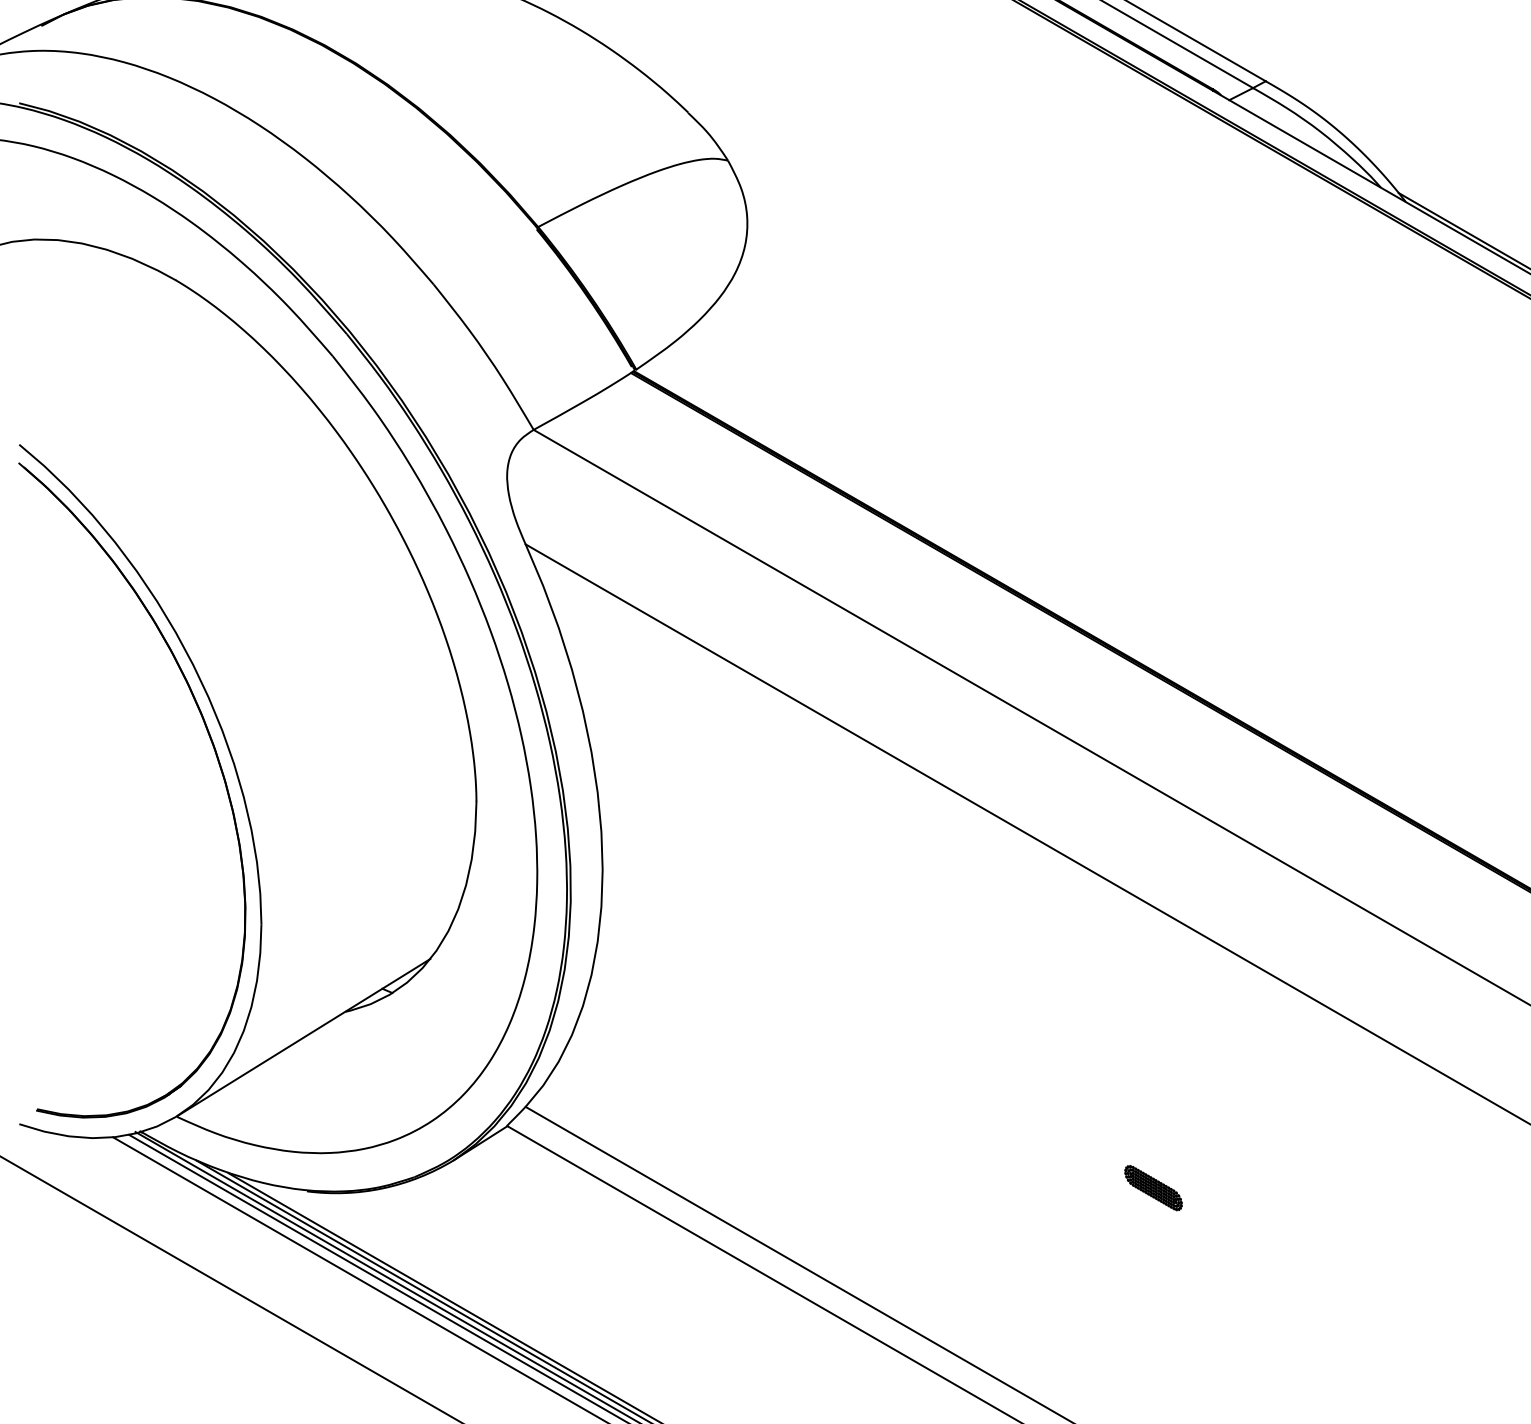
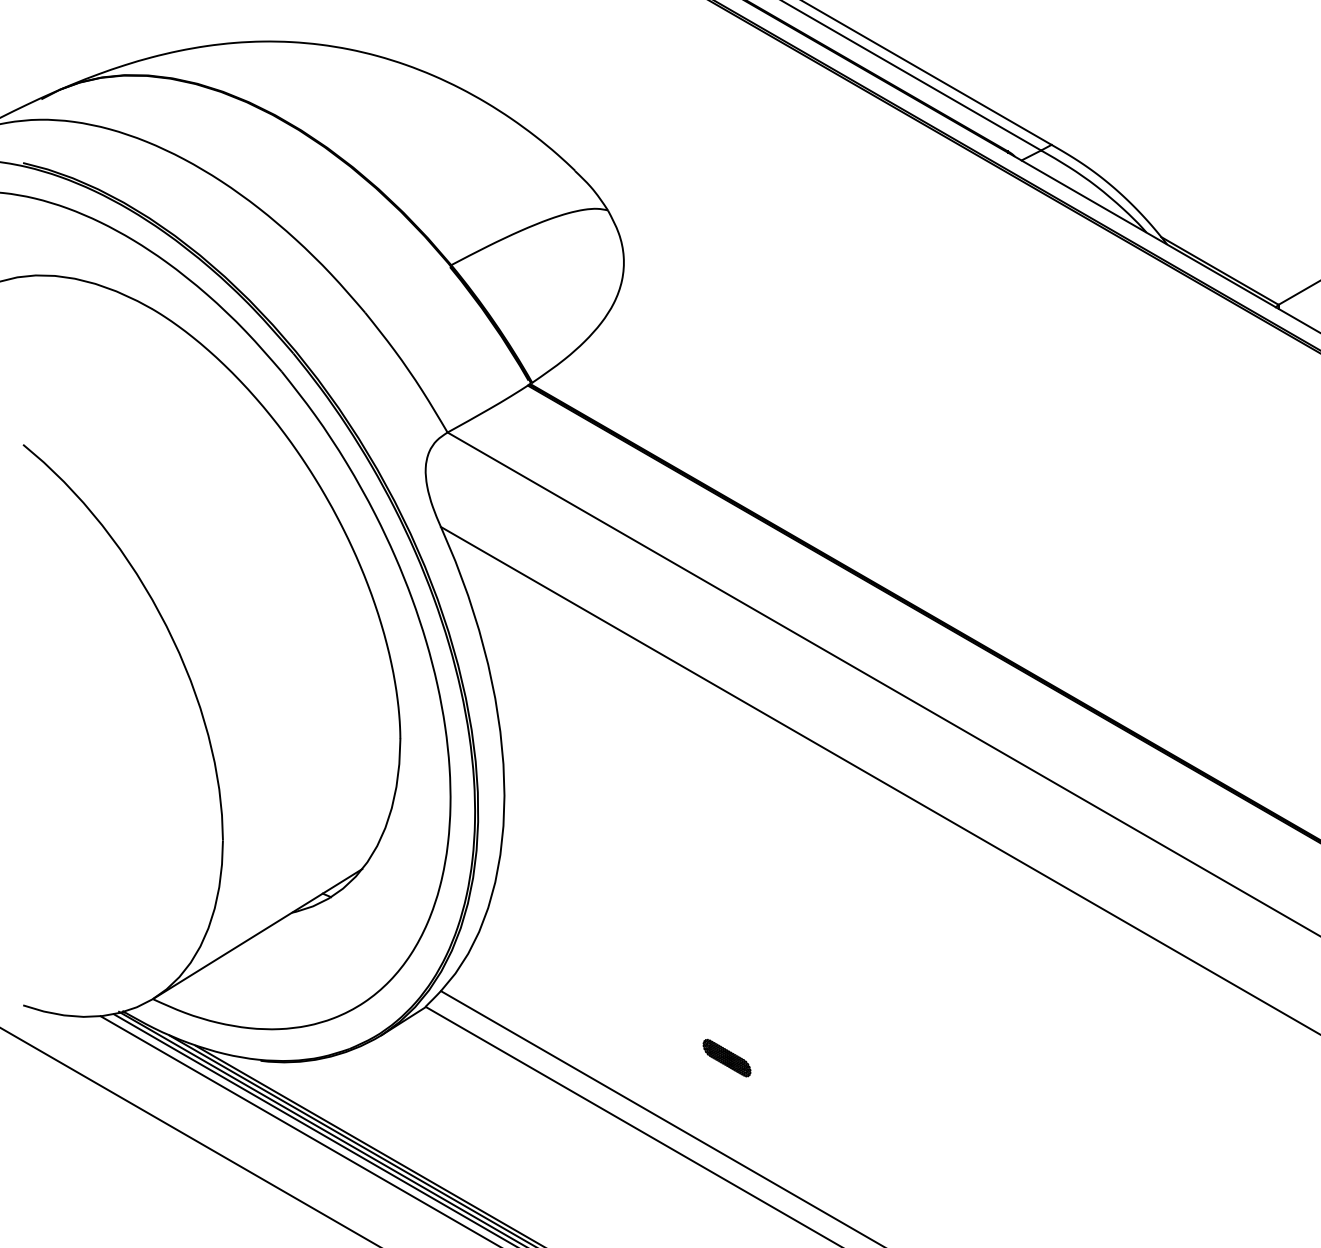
part: (217, 761) -> (186, 706), removed
part: (1152, 1187) -> (726, 1057), moved

